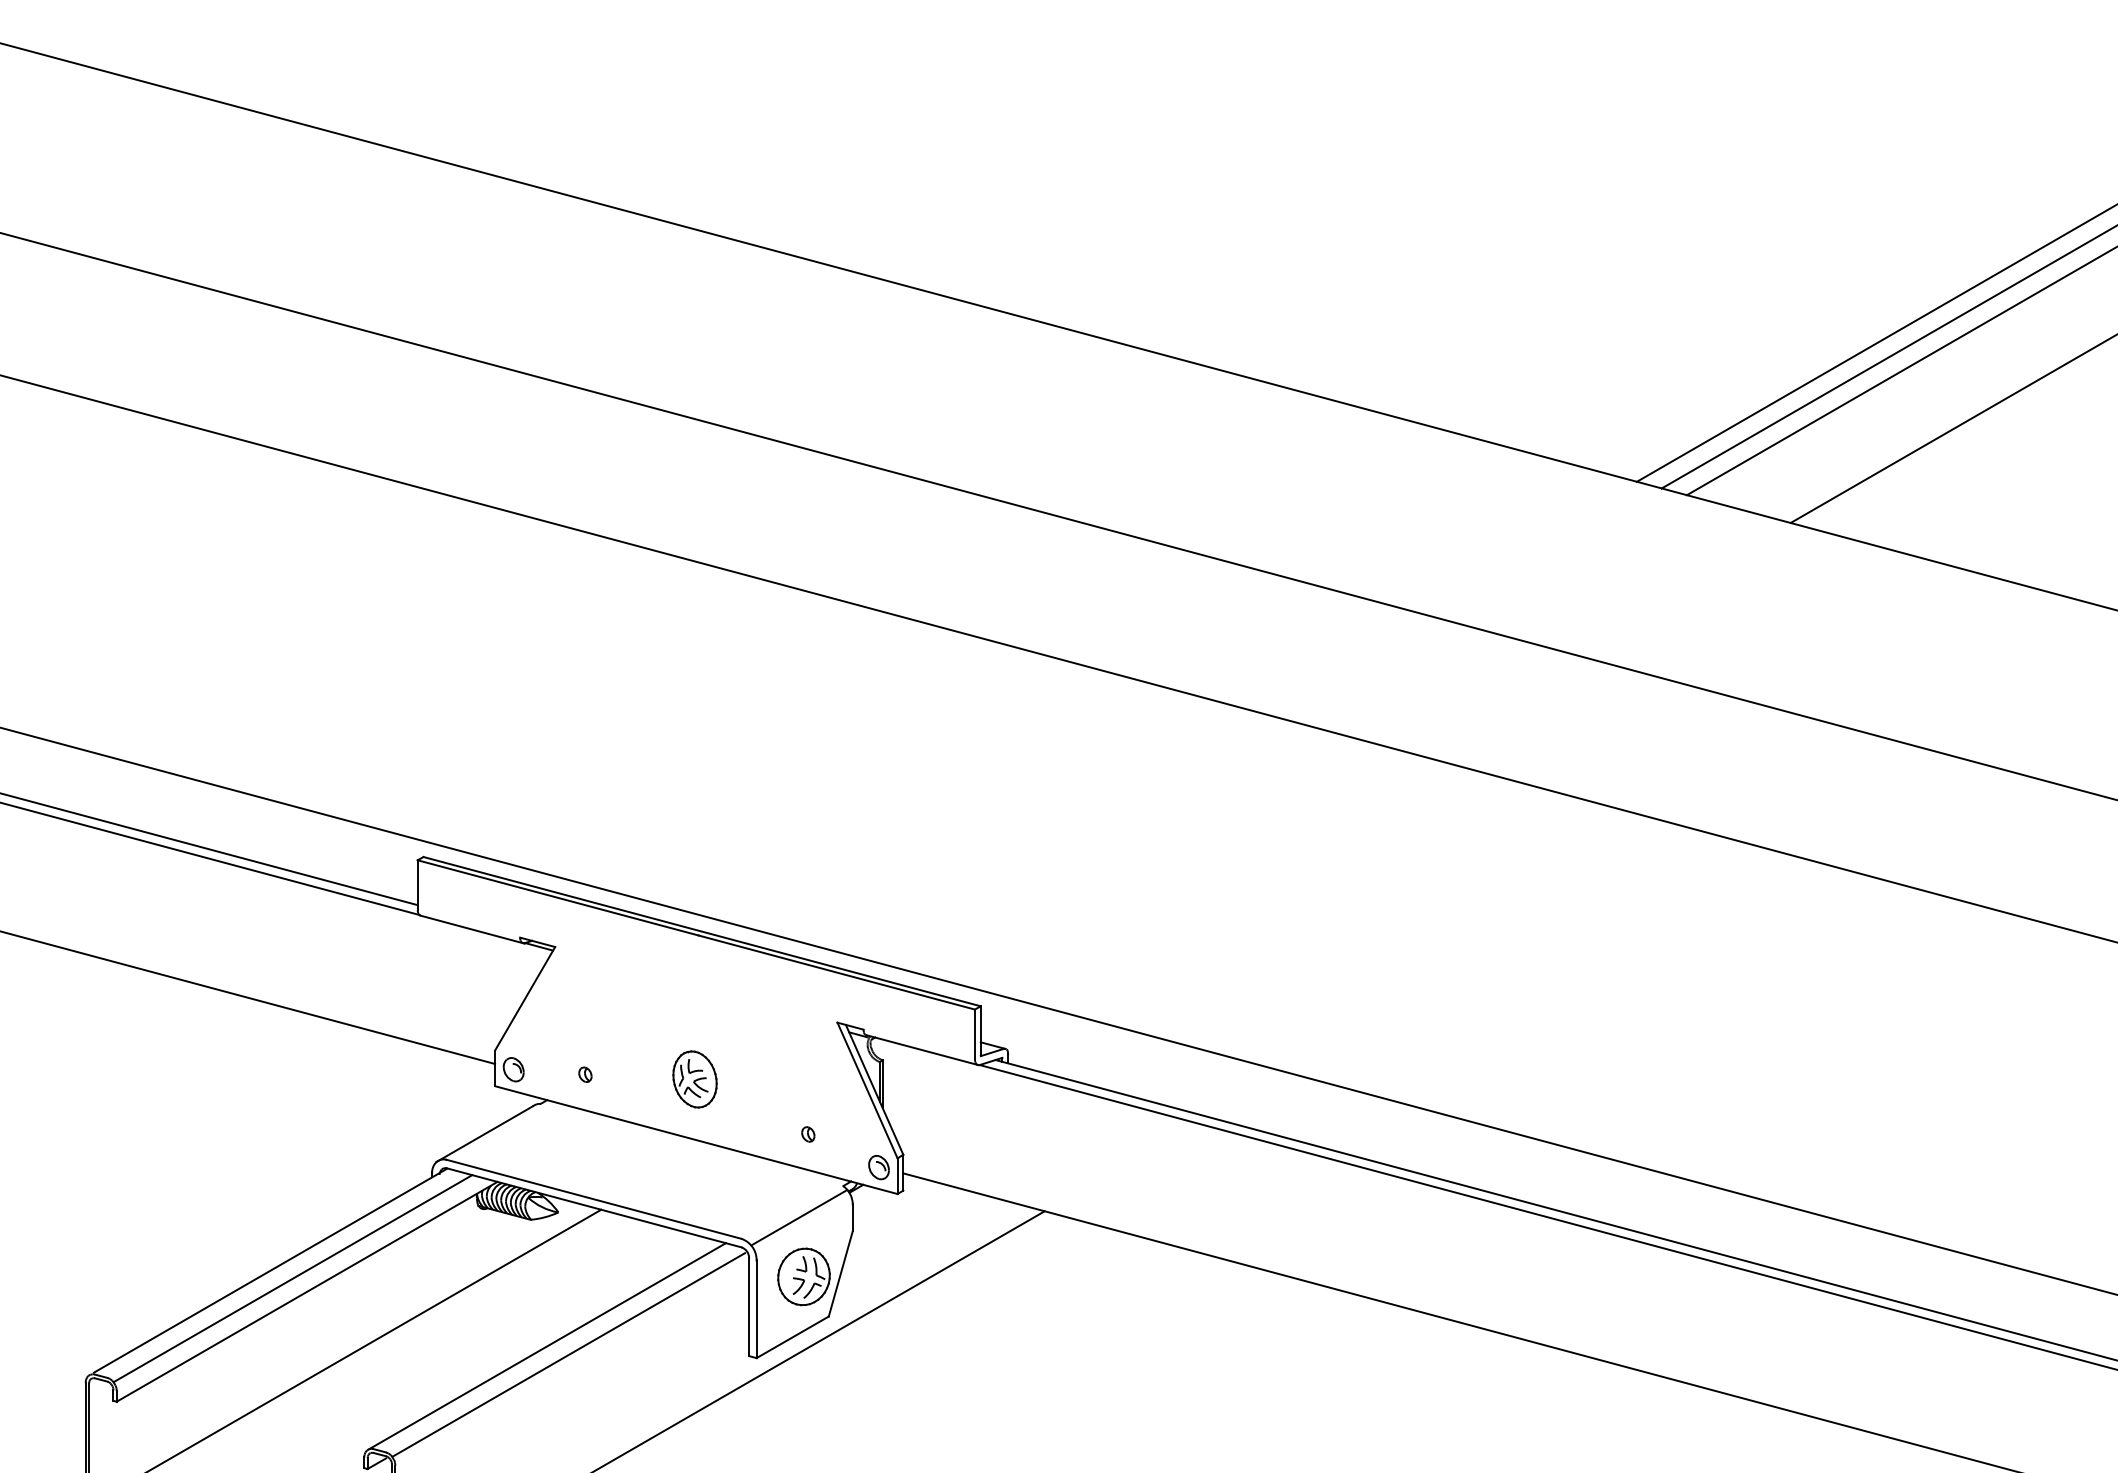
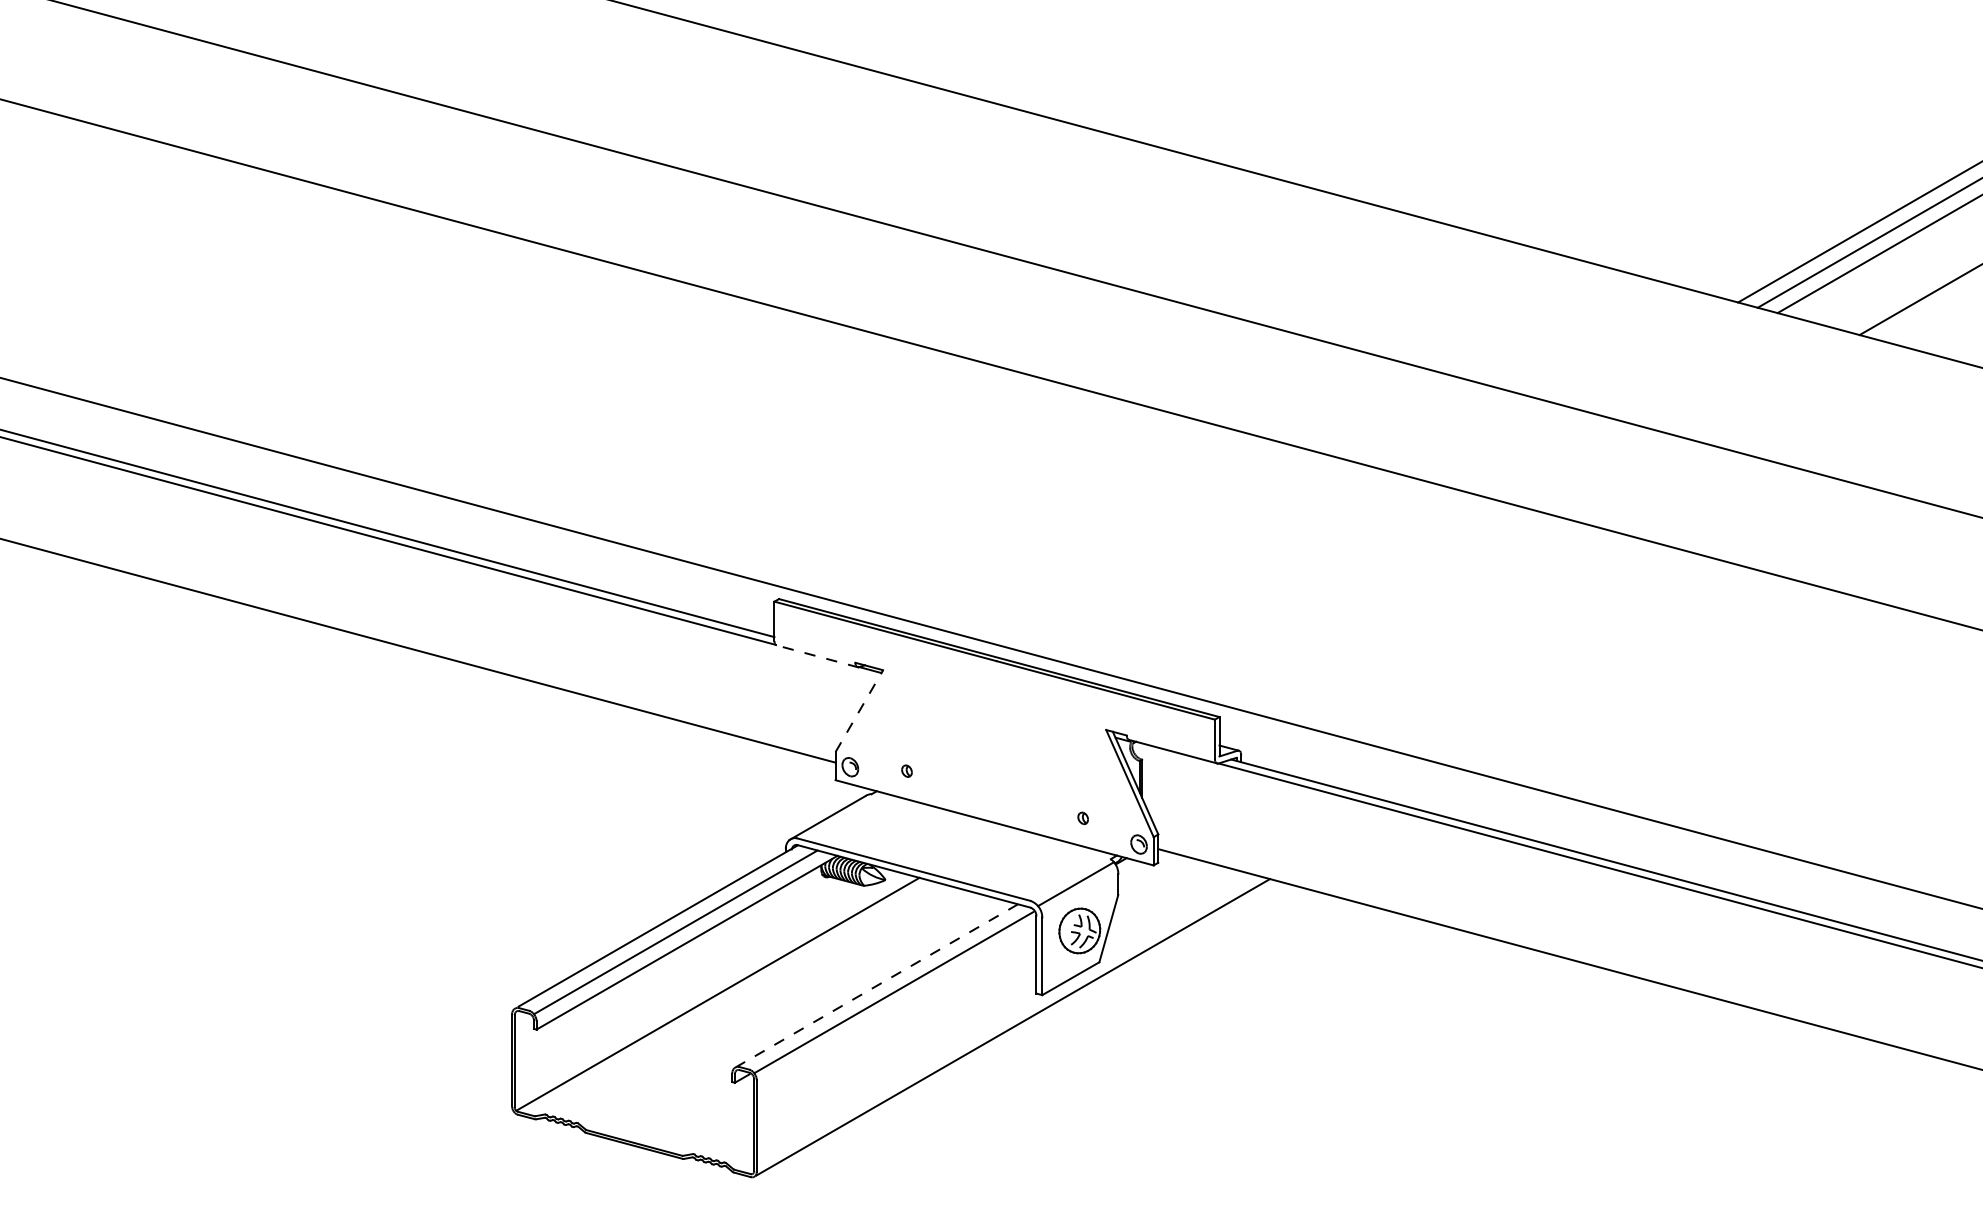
line: (472, 929) -> (817, 656), solid -> dashed
line: (525, 997) -> (859, 710), solid -> dashed
part: (694, 1078) -> (993, 774), removed
line: (548, 1345) -> (877, 985), solid -> dashed

